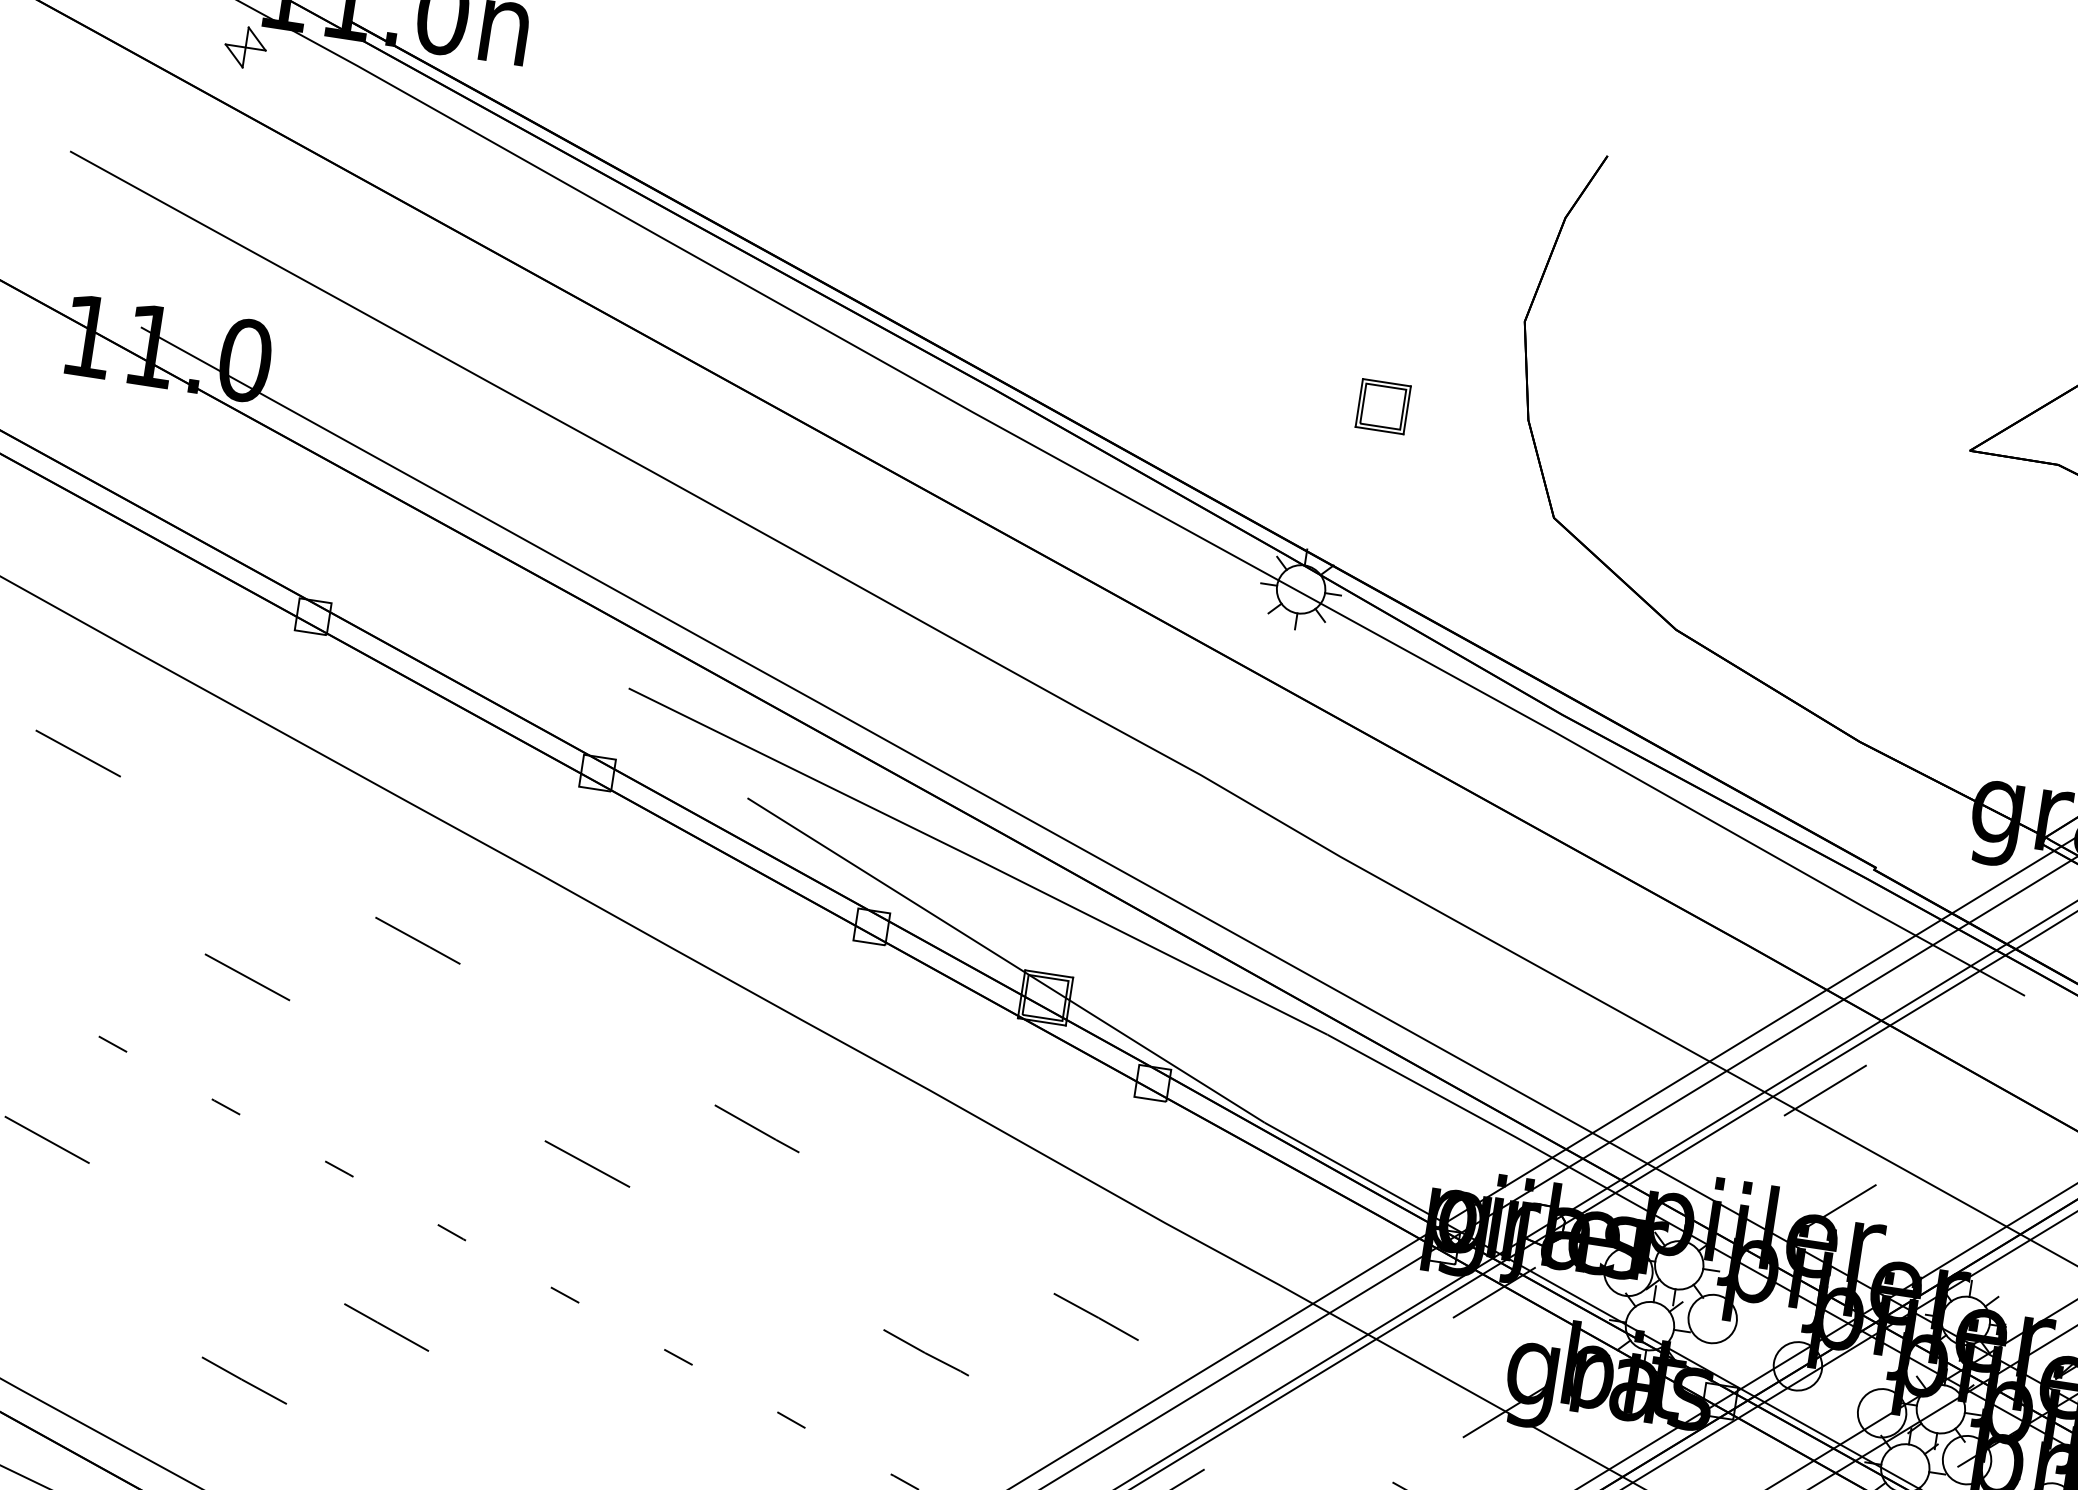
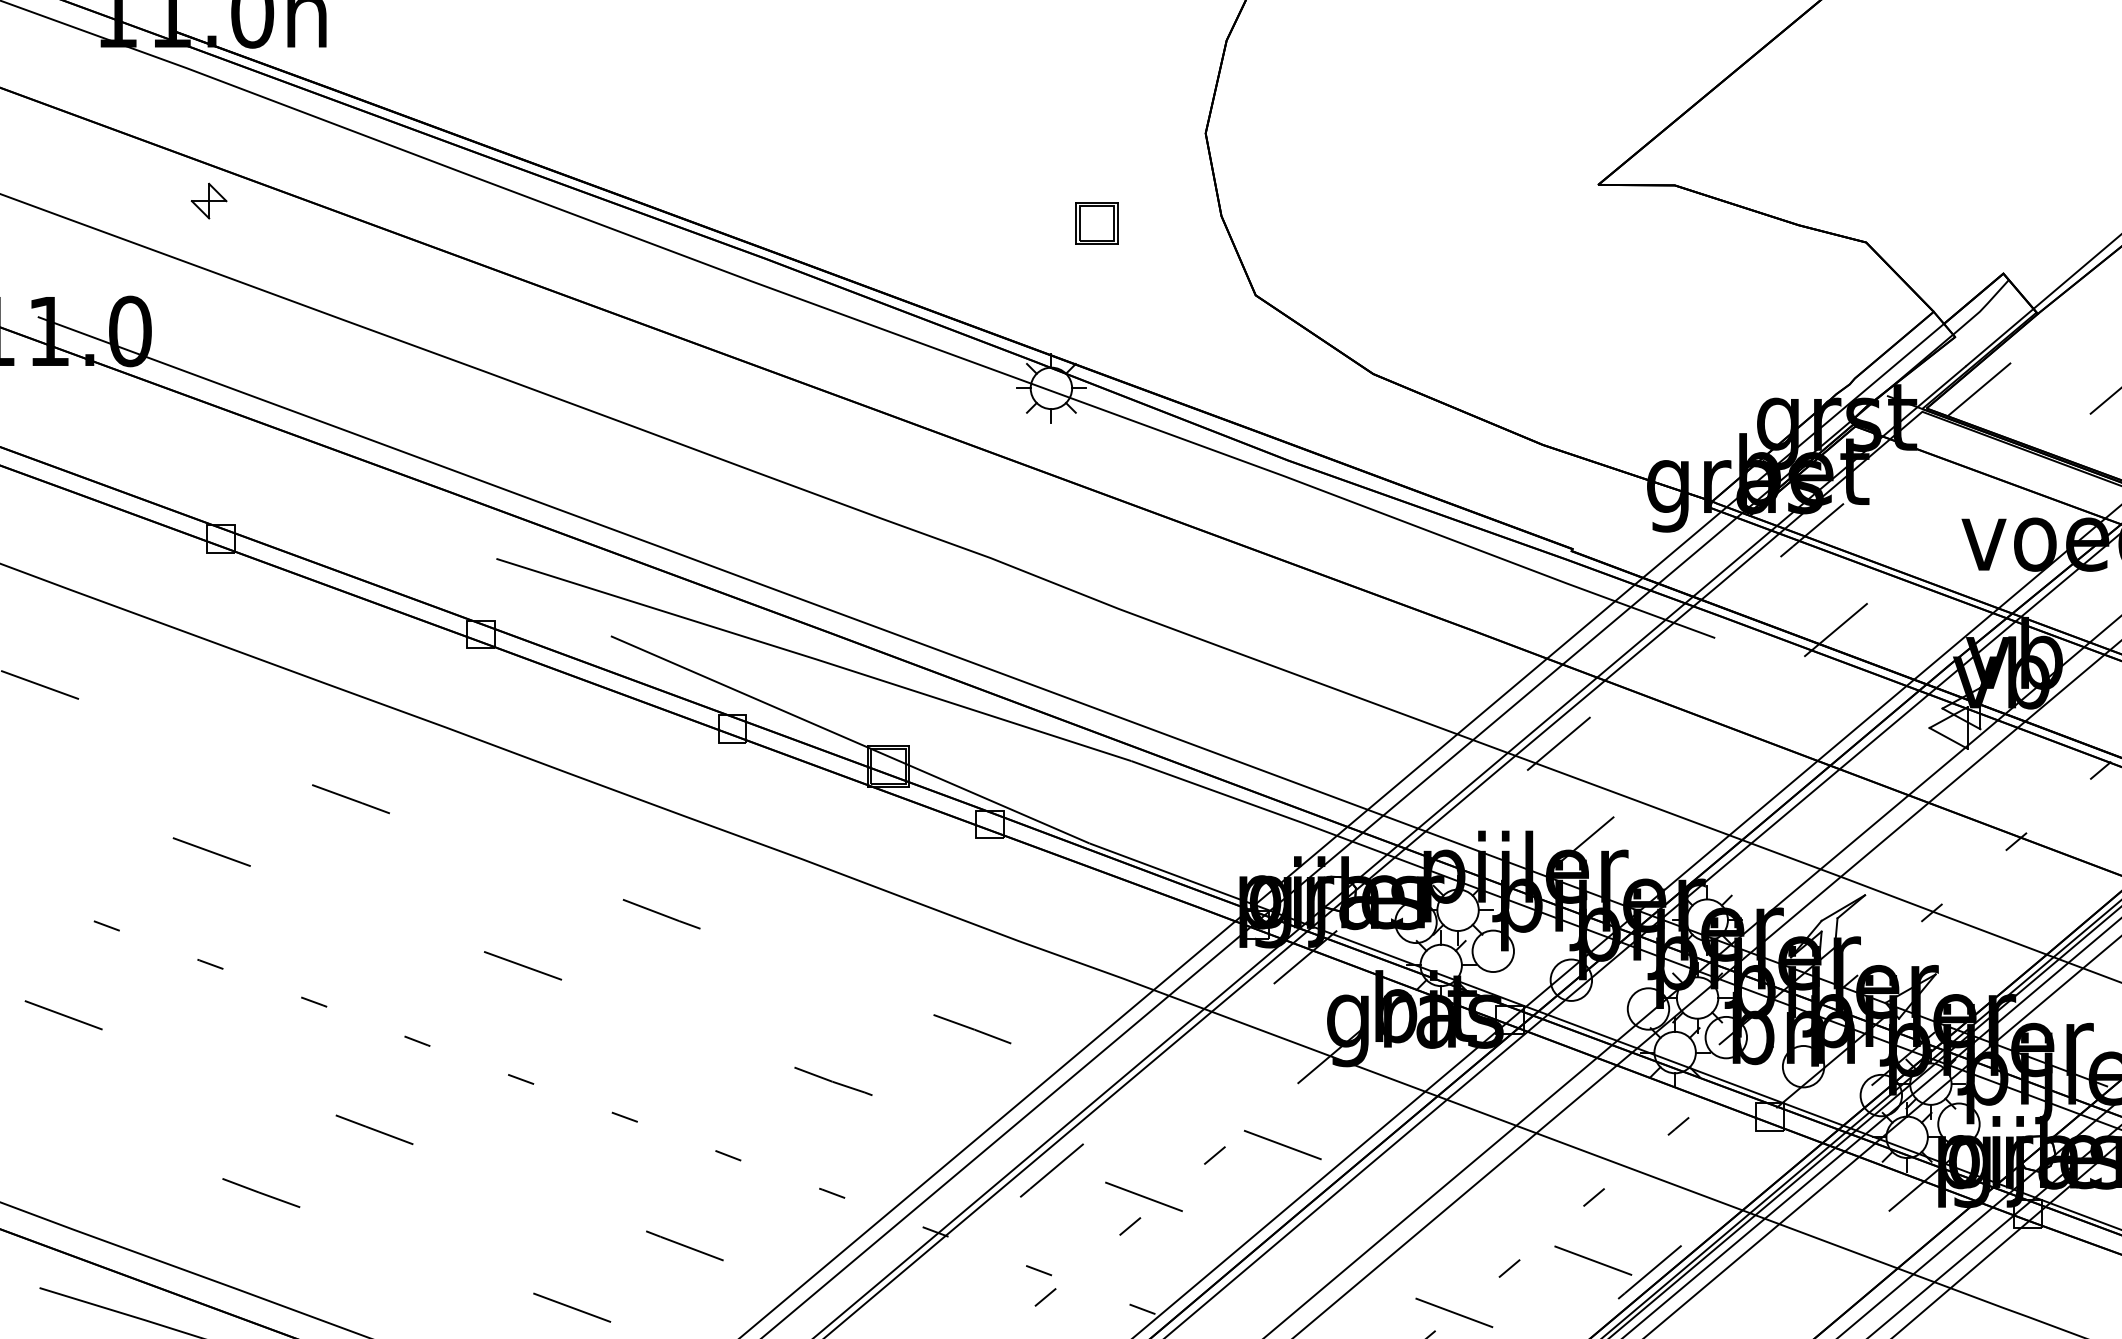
part: (245, 46) -> (208, 200), moved

